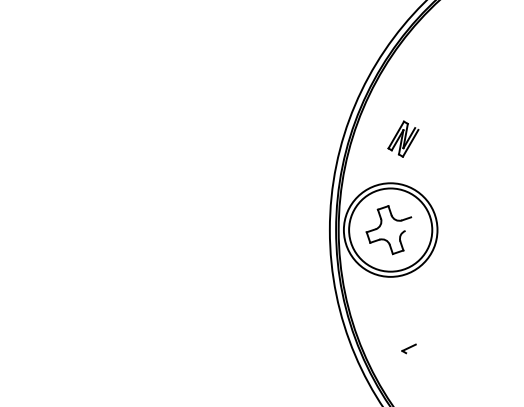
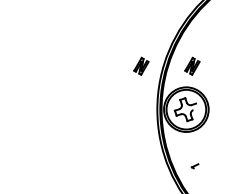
part: (296, 137) -> (141, 65), added

